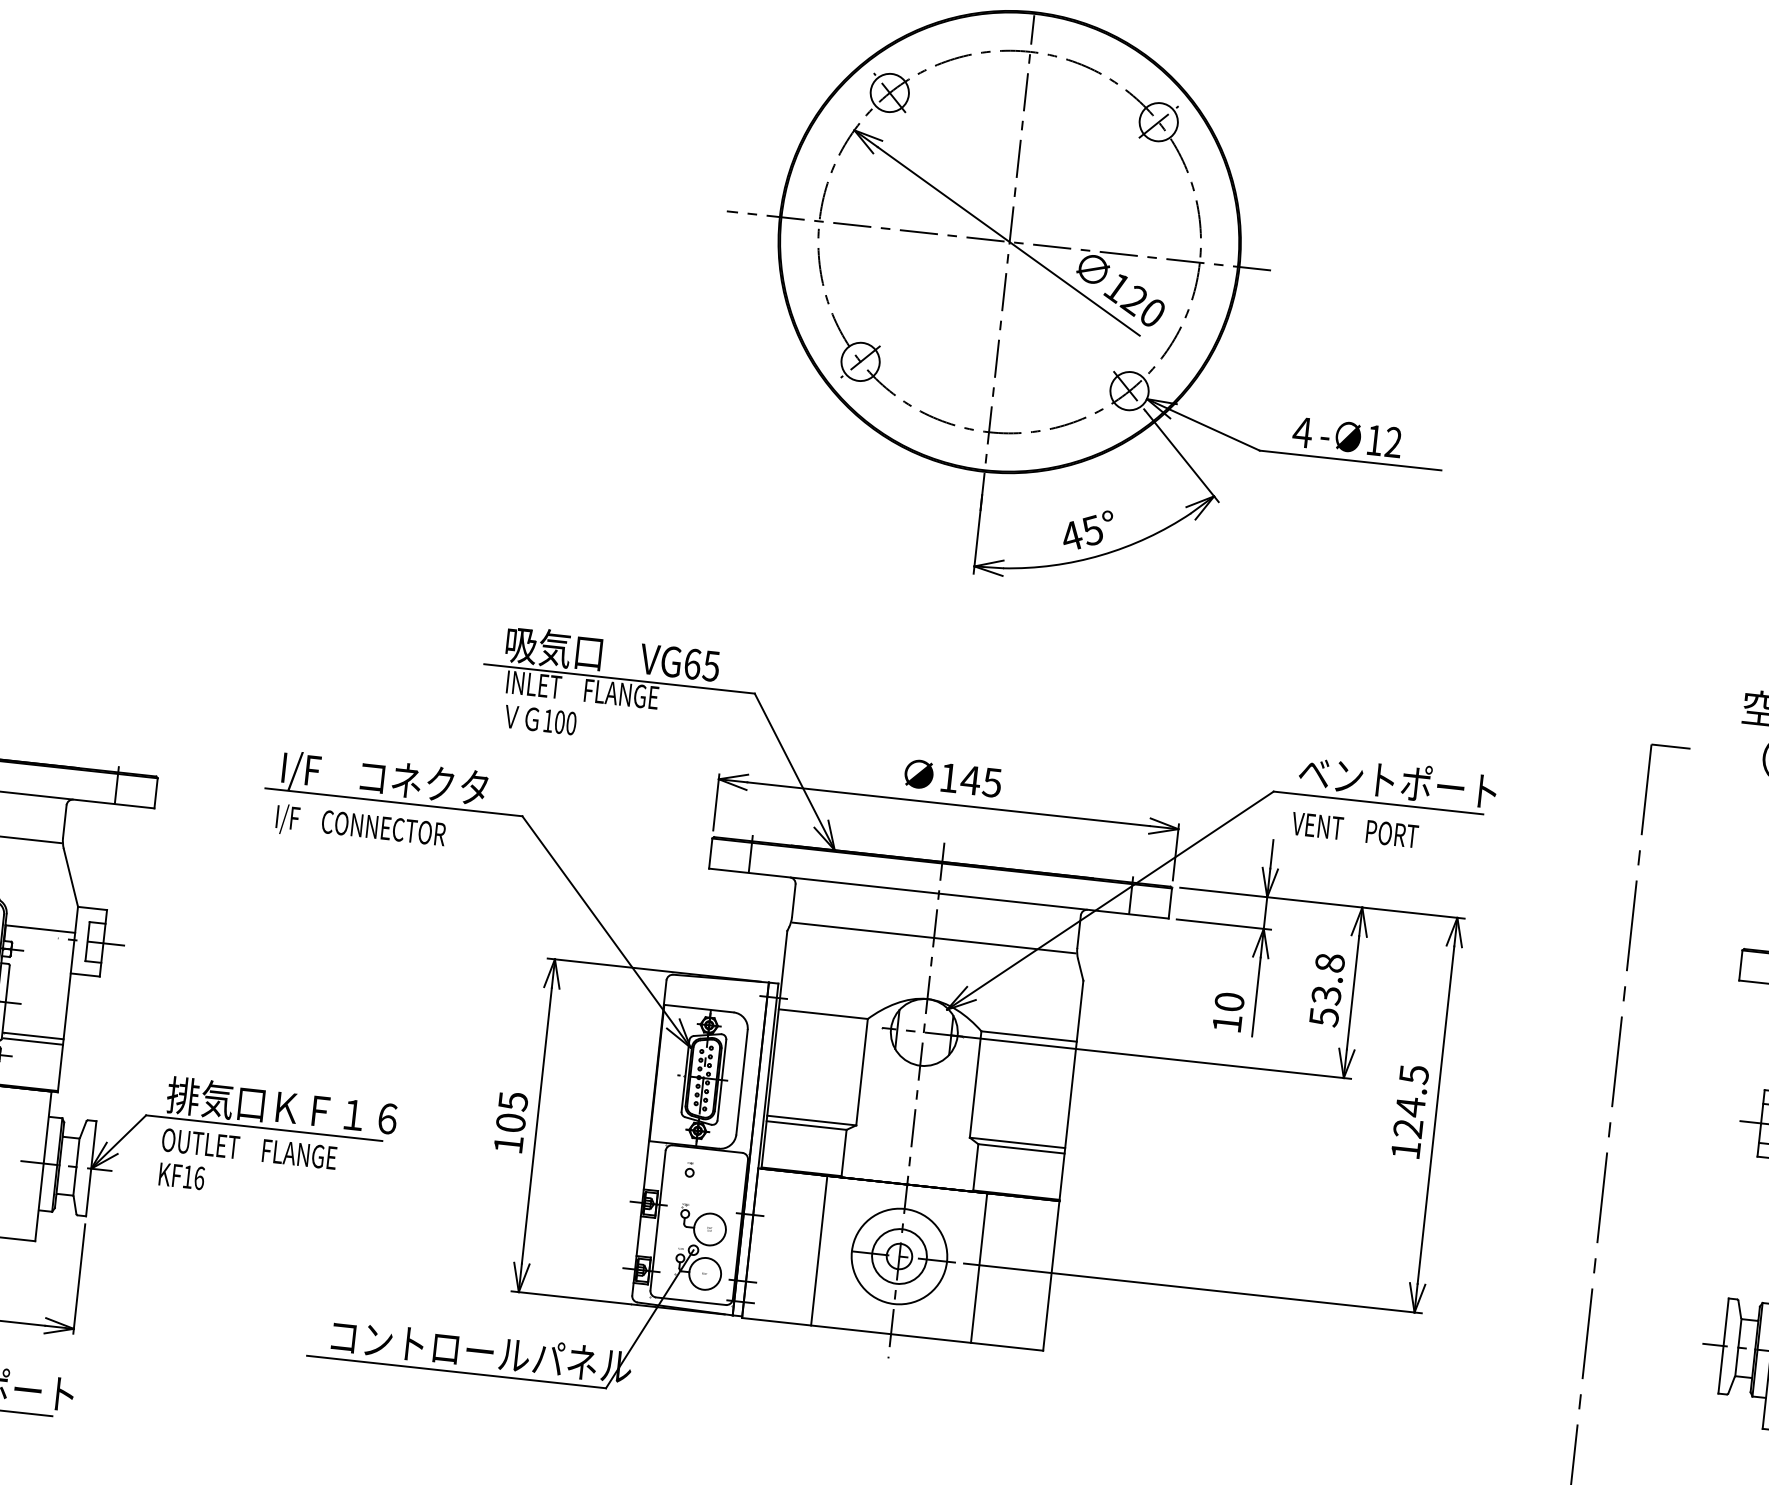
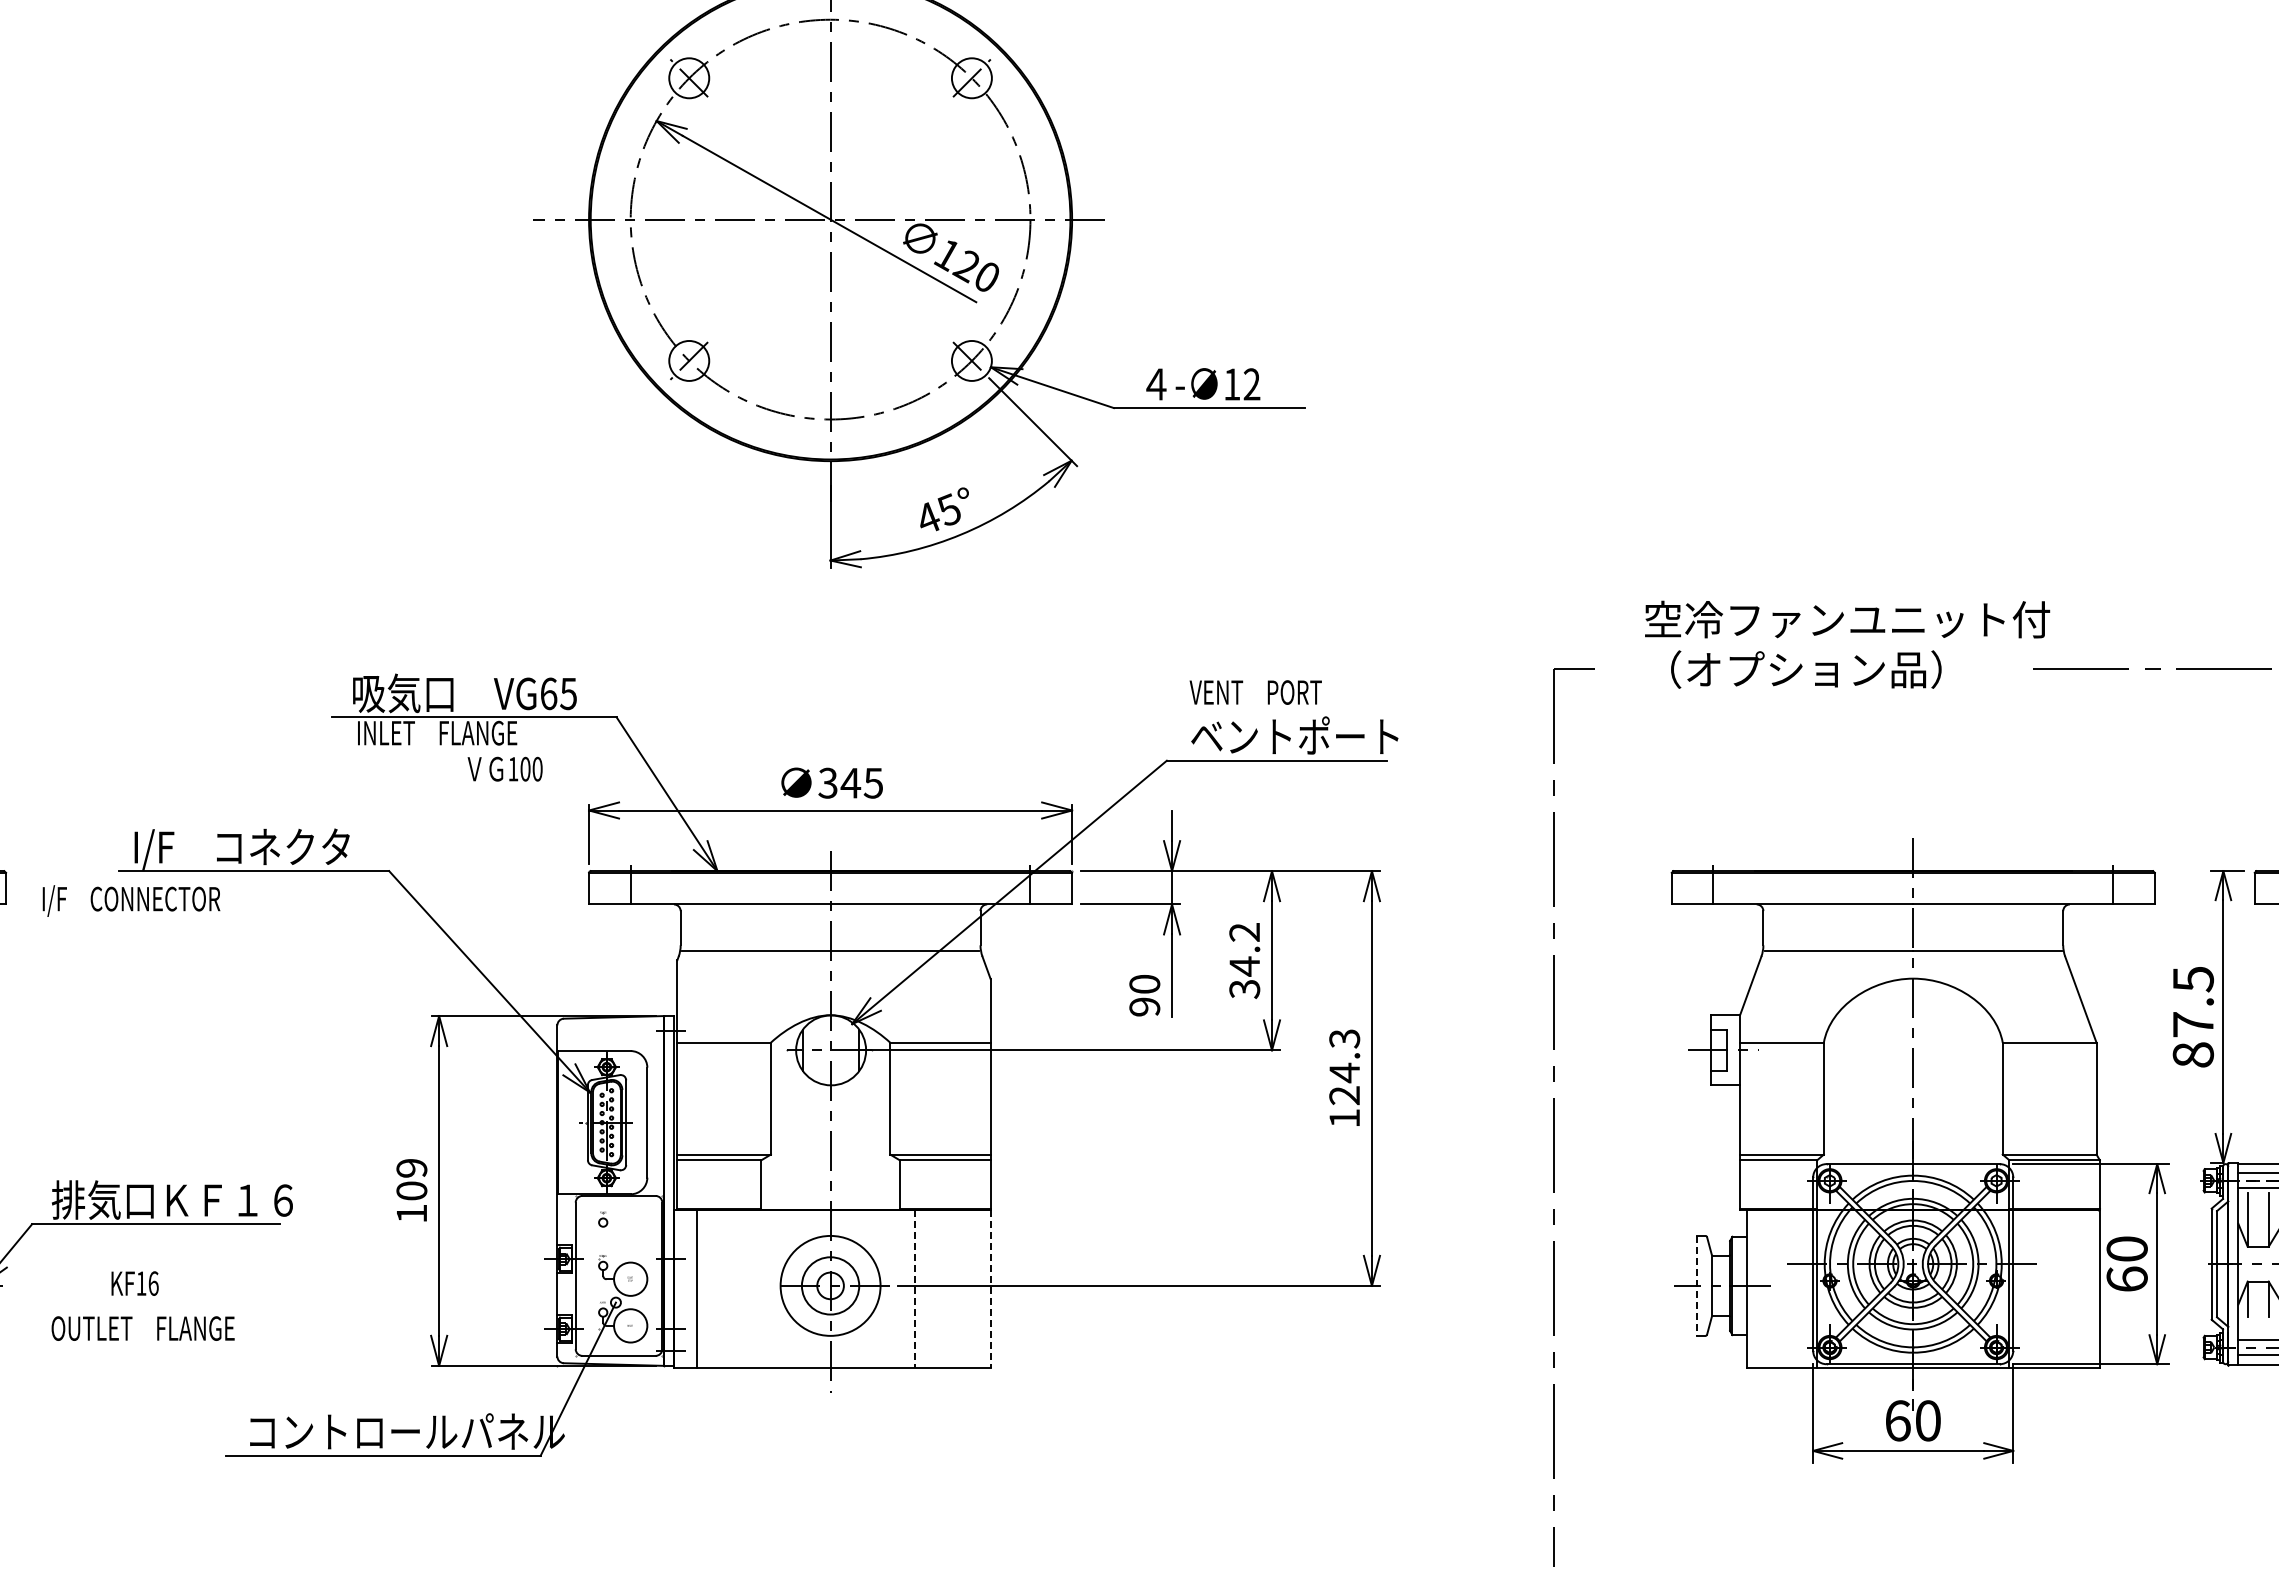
text: (539, 719) -> (504, 768), moved
text: (948, 777) -> (827, 782), 145 -> 345
text: (360, 826) -> (131, 900), moved
text: (1354, 830) -> (1255, 692), moved
text: (1327, 988) -> (1244, 959), 53.8 -> 34.2
text: (1227, 1023) -> (1144, 1006), 10 -> 90
text: (1413, 1074) -> (1344, 1038), 124.5 -> 124.3
text: (512, 1101) -> (411, 1168), 105 -> 109
text: (248, 1148) -> (142, 1328), moved
text: (181, 1176) -> (134, 1283), moved
line: (819, 1250) -> (696, 1288), moved
line: (979, 1267) -> (914, 1288), solid -> dashed
line: (1051, 1275) -> (990, 1288), solid -> dashed
line: (1723, 1345) -> (1696, 1285), solid -> dashed

